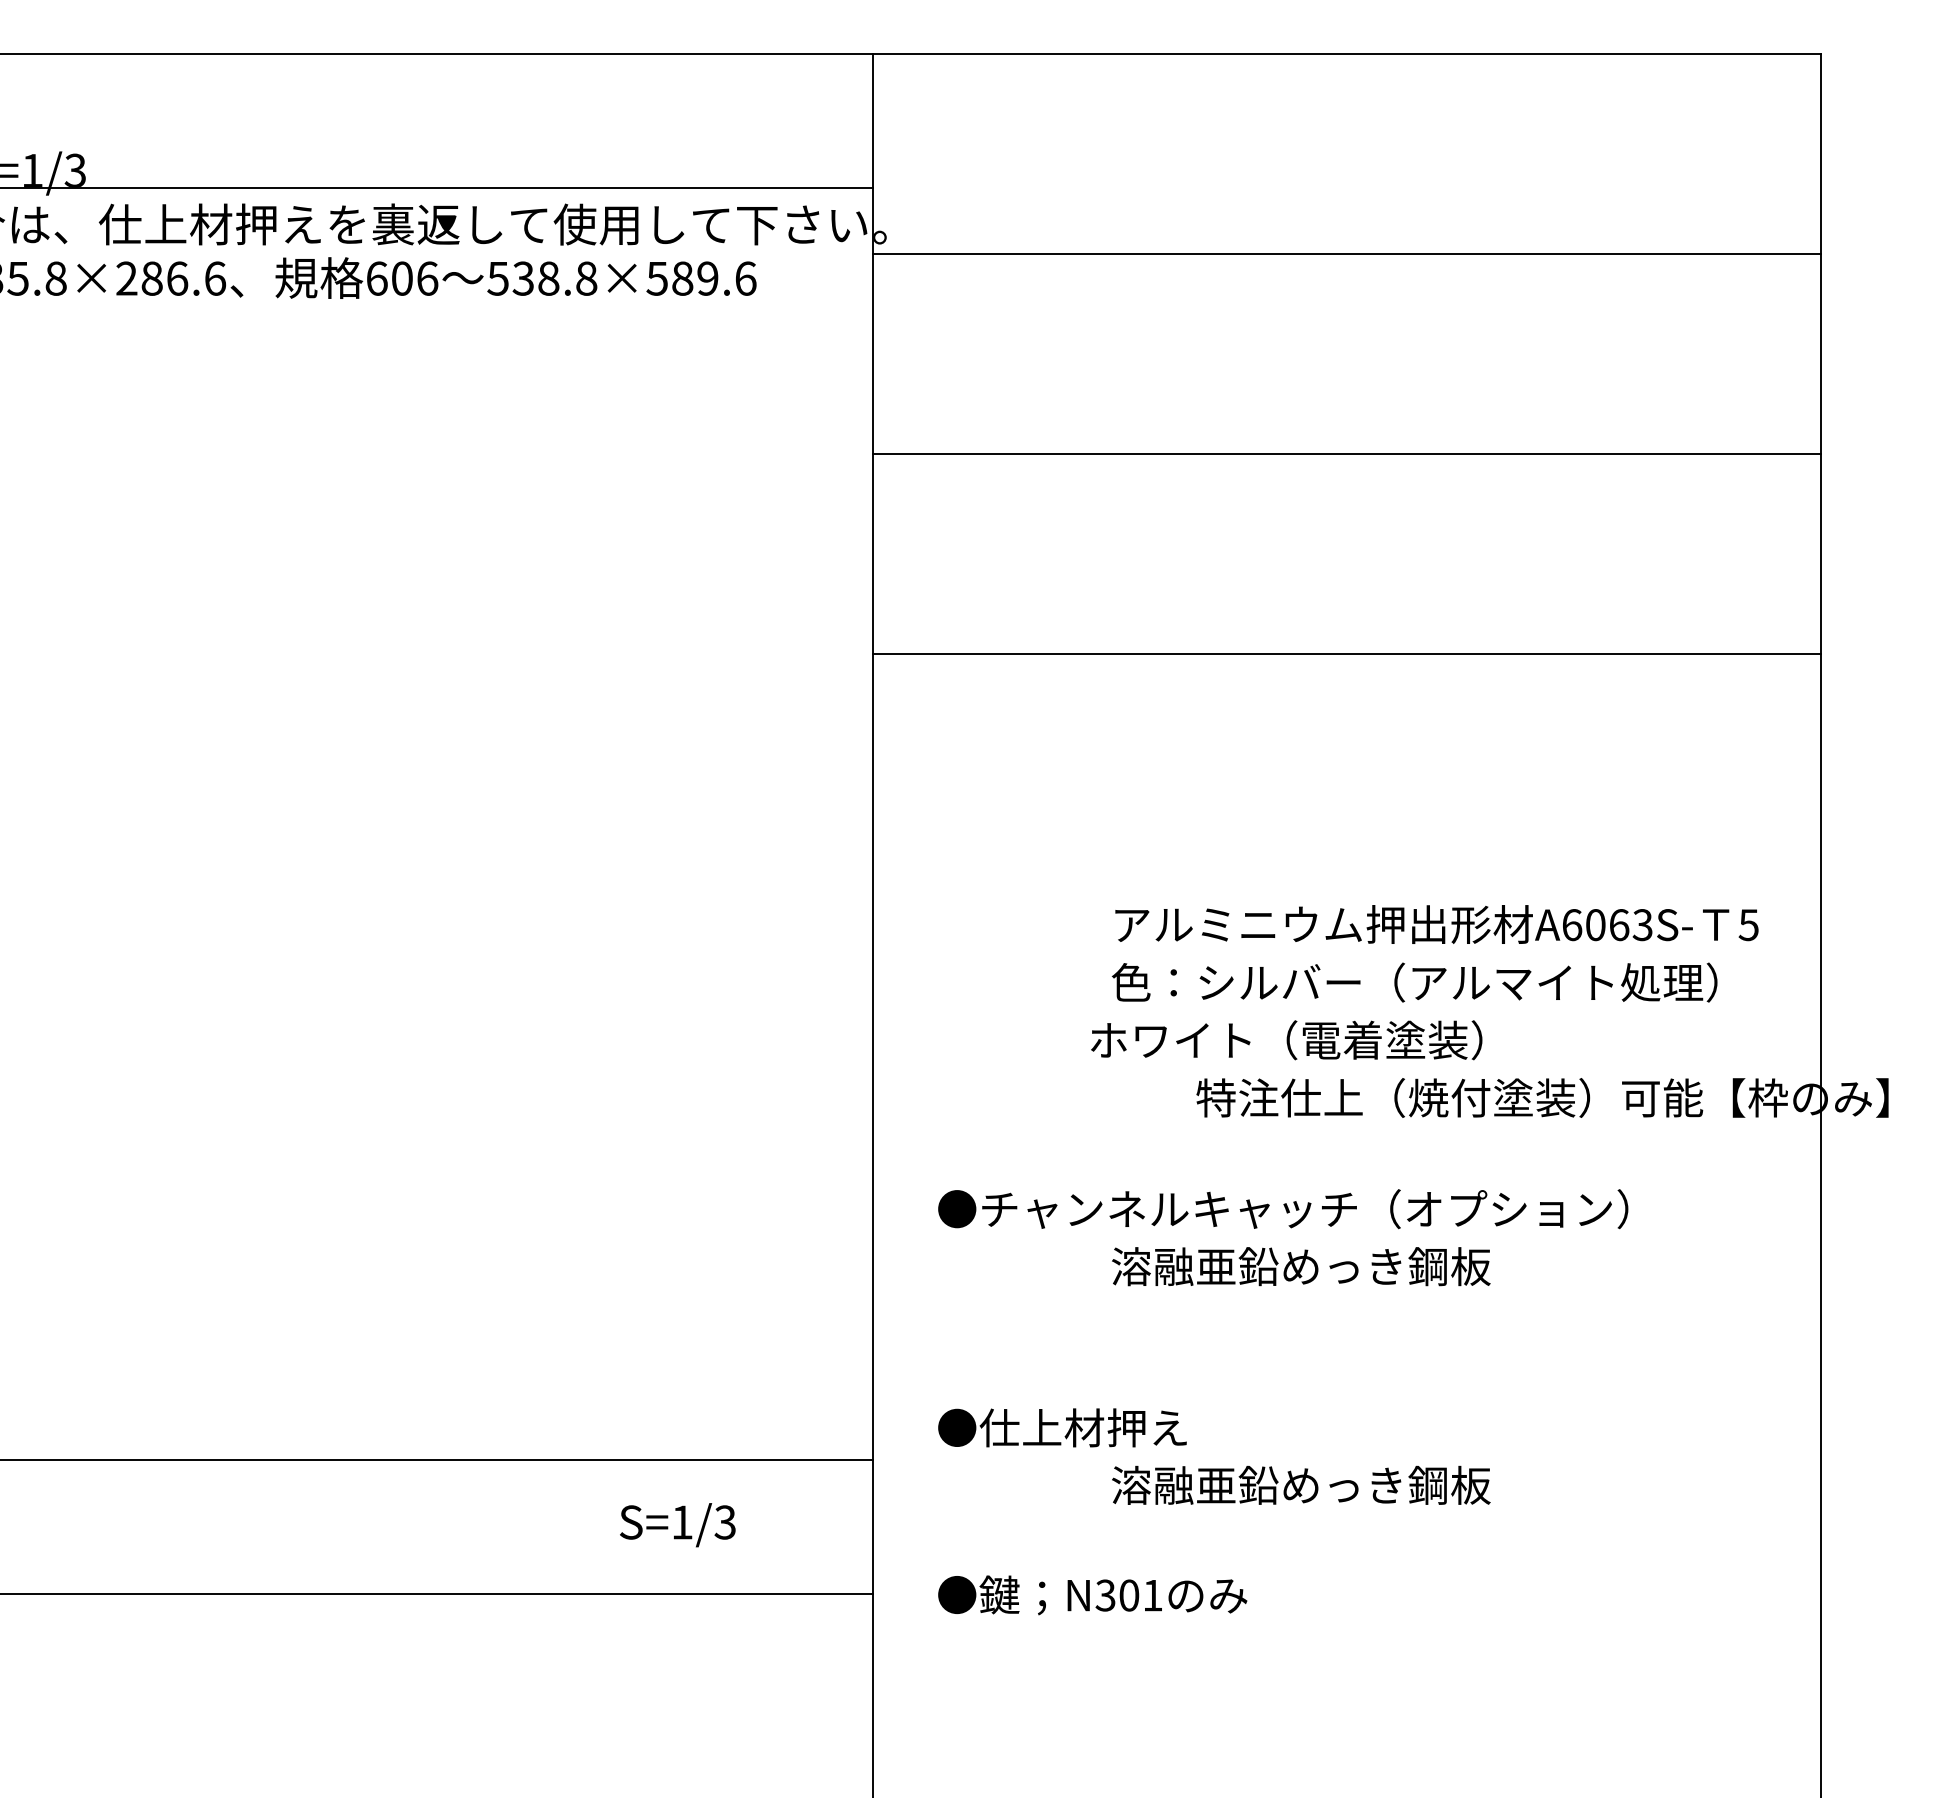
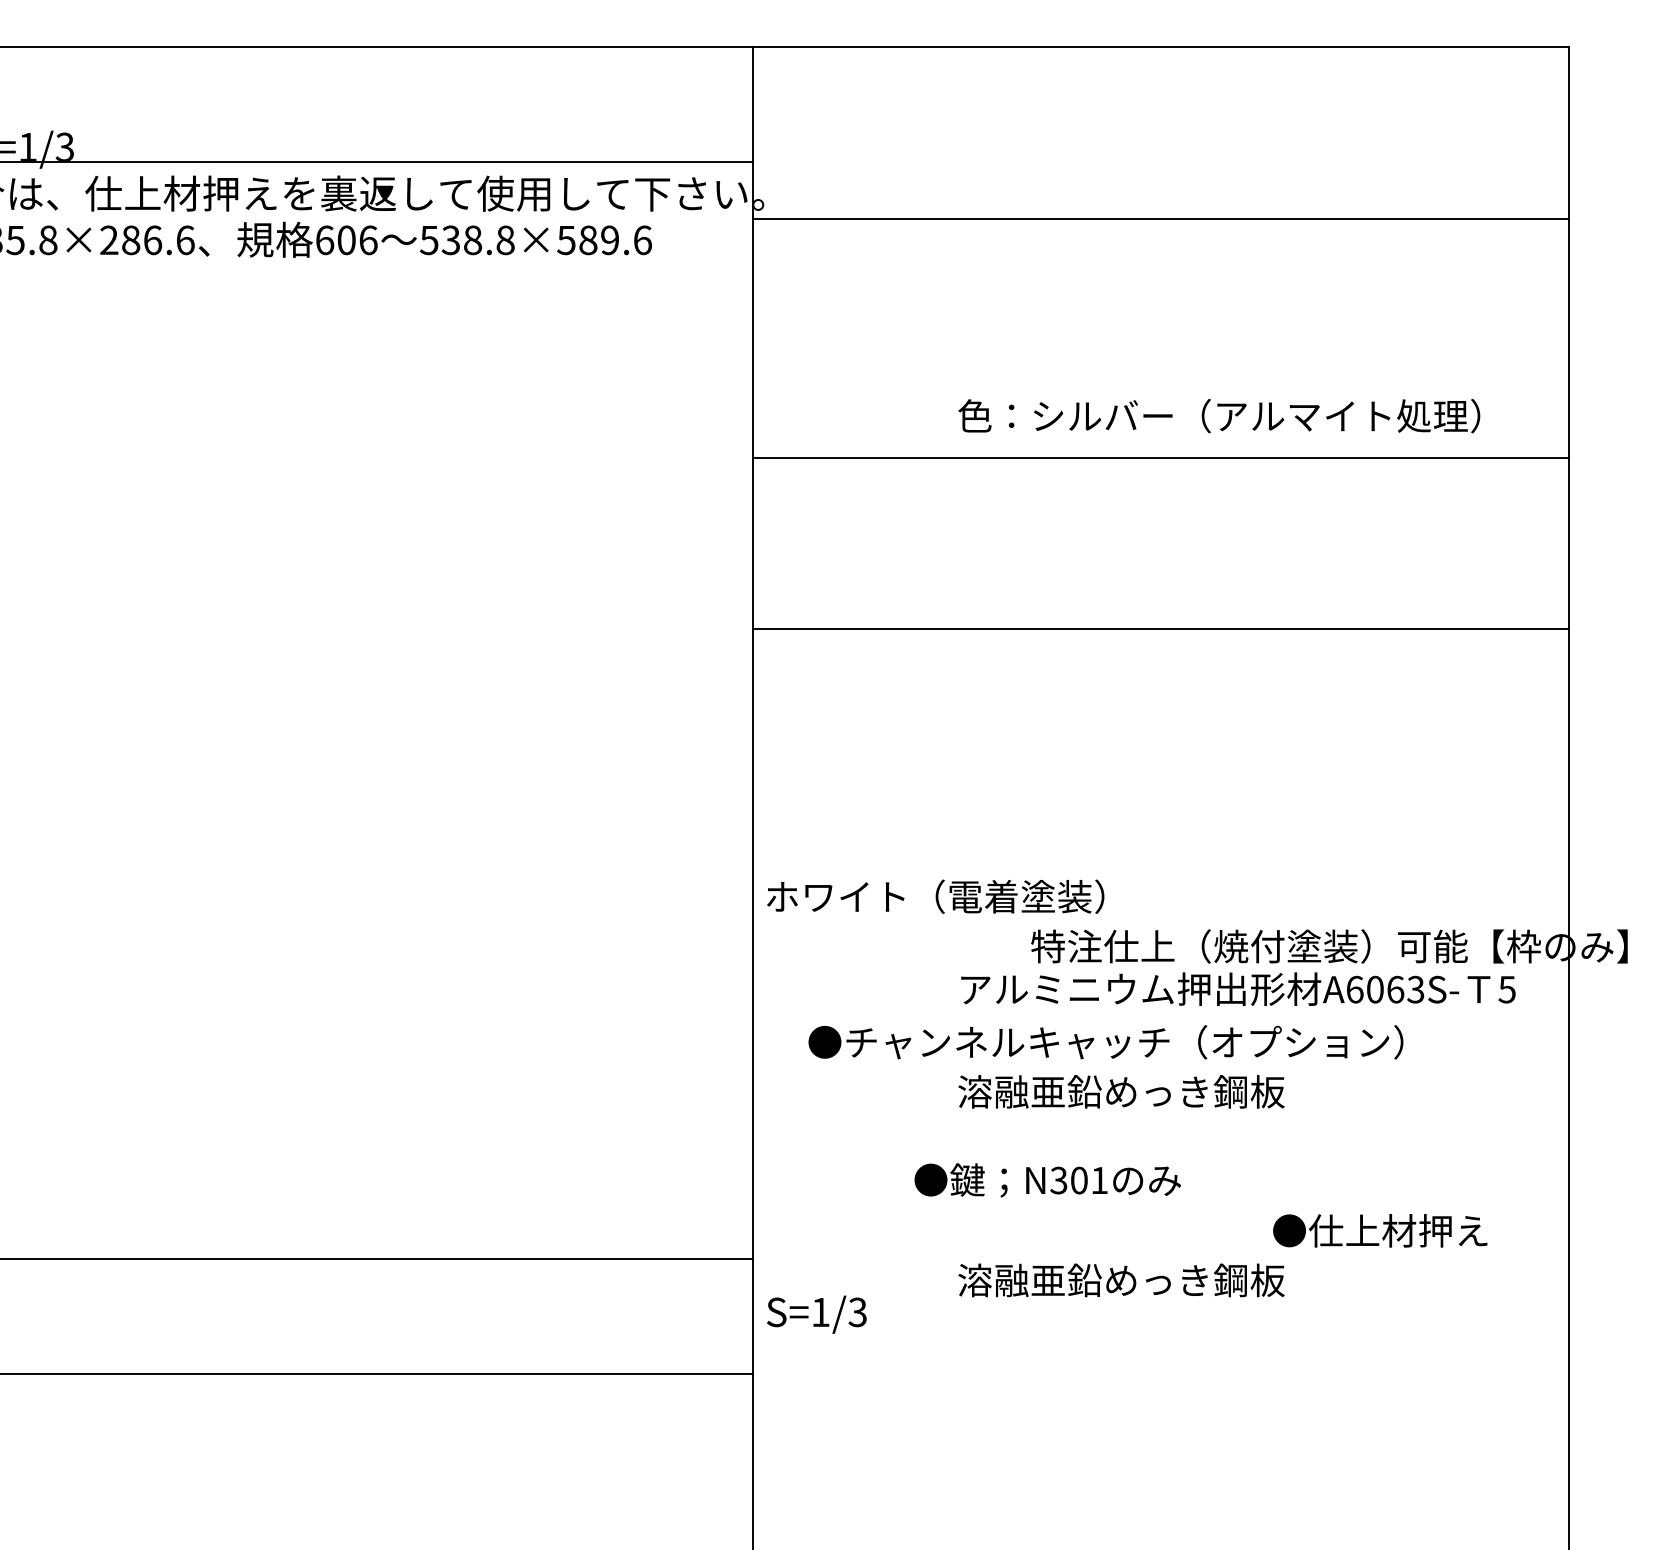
line: (1346, 454) -> (1160, 458), moved
line: (1346, 654) -> (1160, 628), moved
text: (1436, 924) -> (1238, 989), moved
text: (1414, 982) -> (1219, 416), moved
text: (1286, 1040) -> (935, 896), moved
text: (1062, 1427) -> (1380, 1230), moved
text: (677, 1525) -> (816, 1314), moved
text: (1092, 1595) -> (1047, 1180), moved

